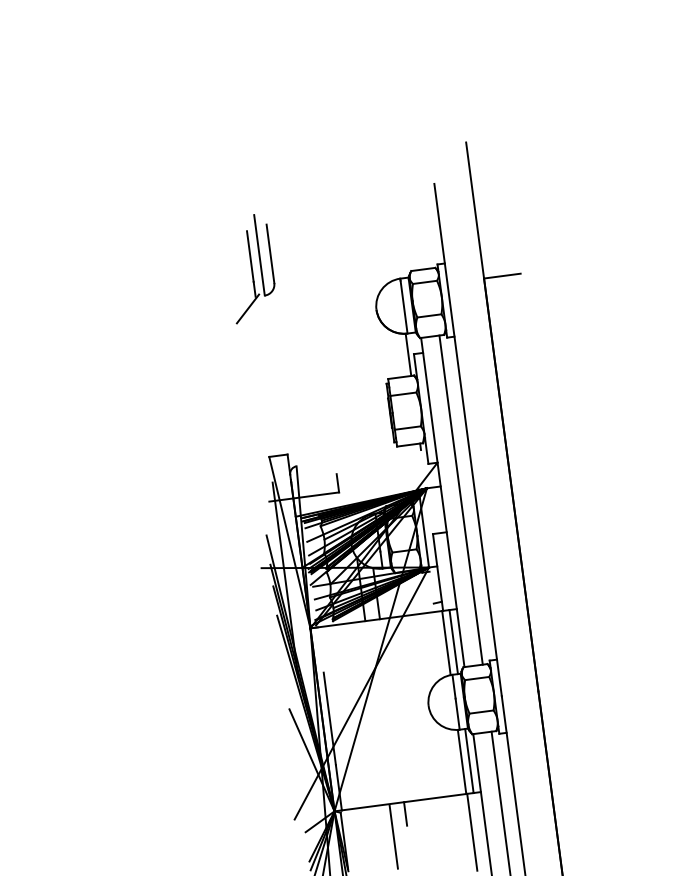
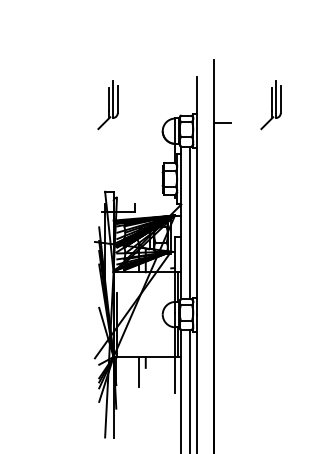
part: (601, 223) -> (270, 105), added

